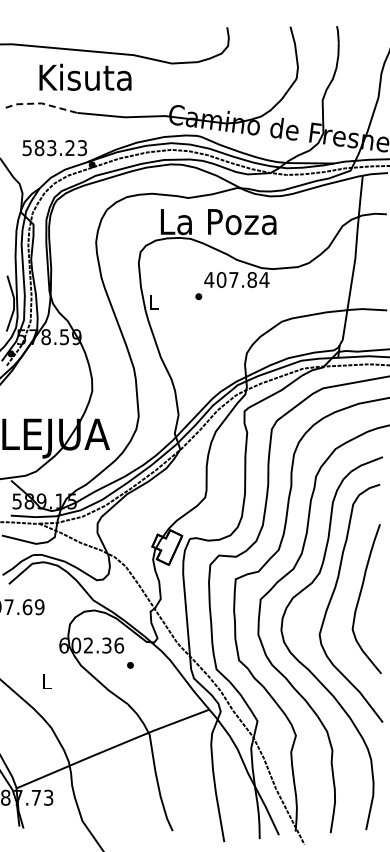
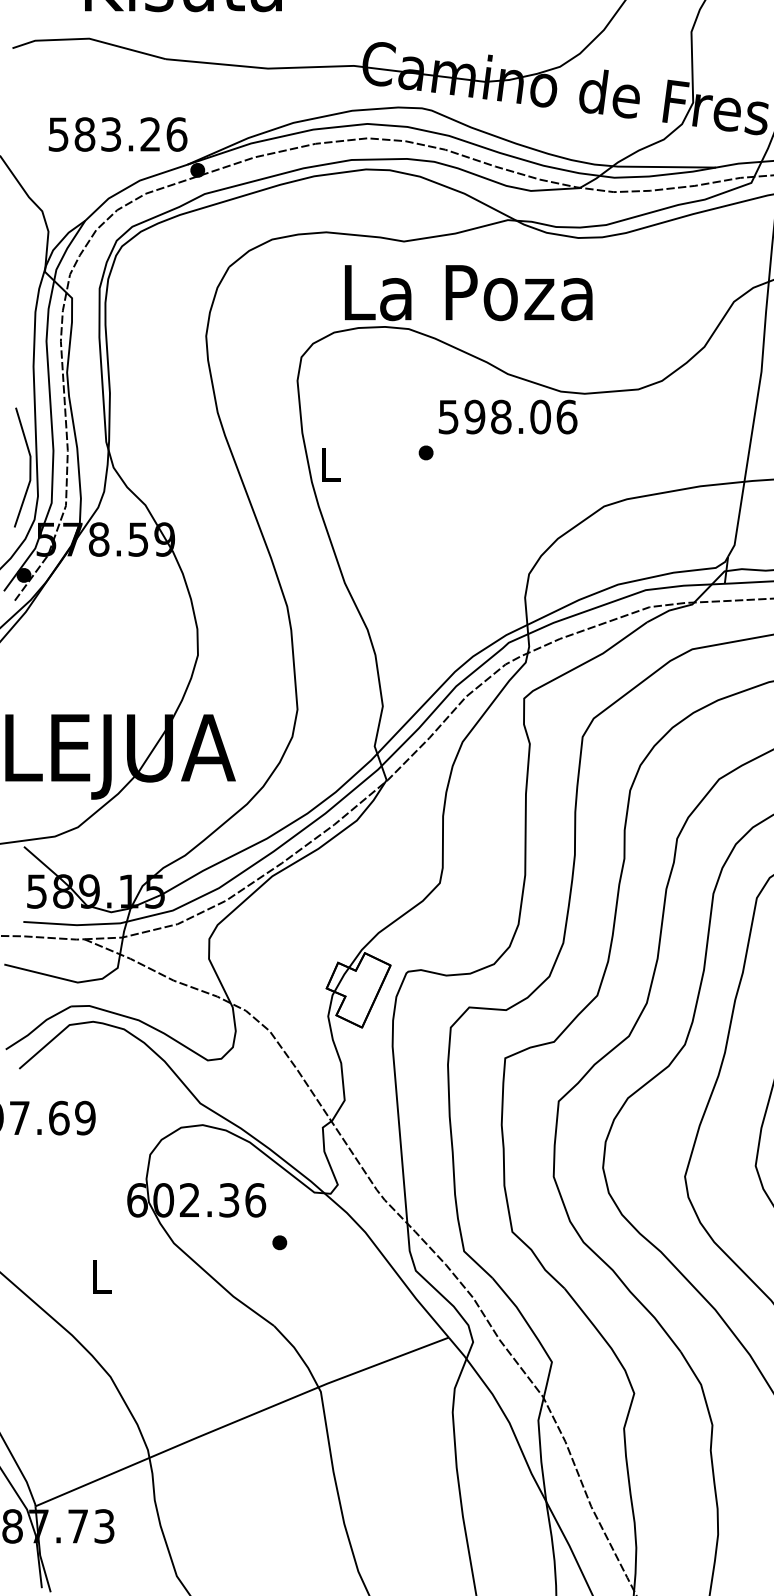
line: (41, 103) -> (89, 38), dashed -> solid
text: (82, 148) -> (176, 135), 583.23 -> 583.26
text: (236, 279) -> (506, 416), 407.84 -> 598.06

